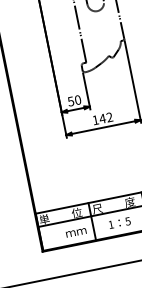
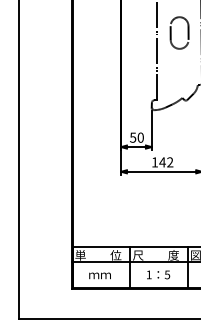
text: (75, 232) -> (99, 275), moved

